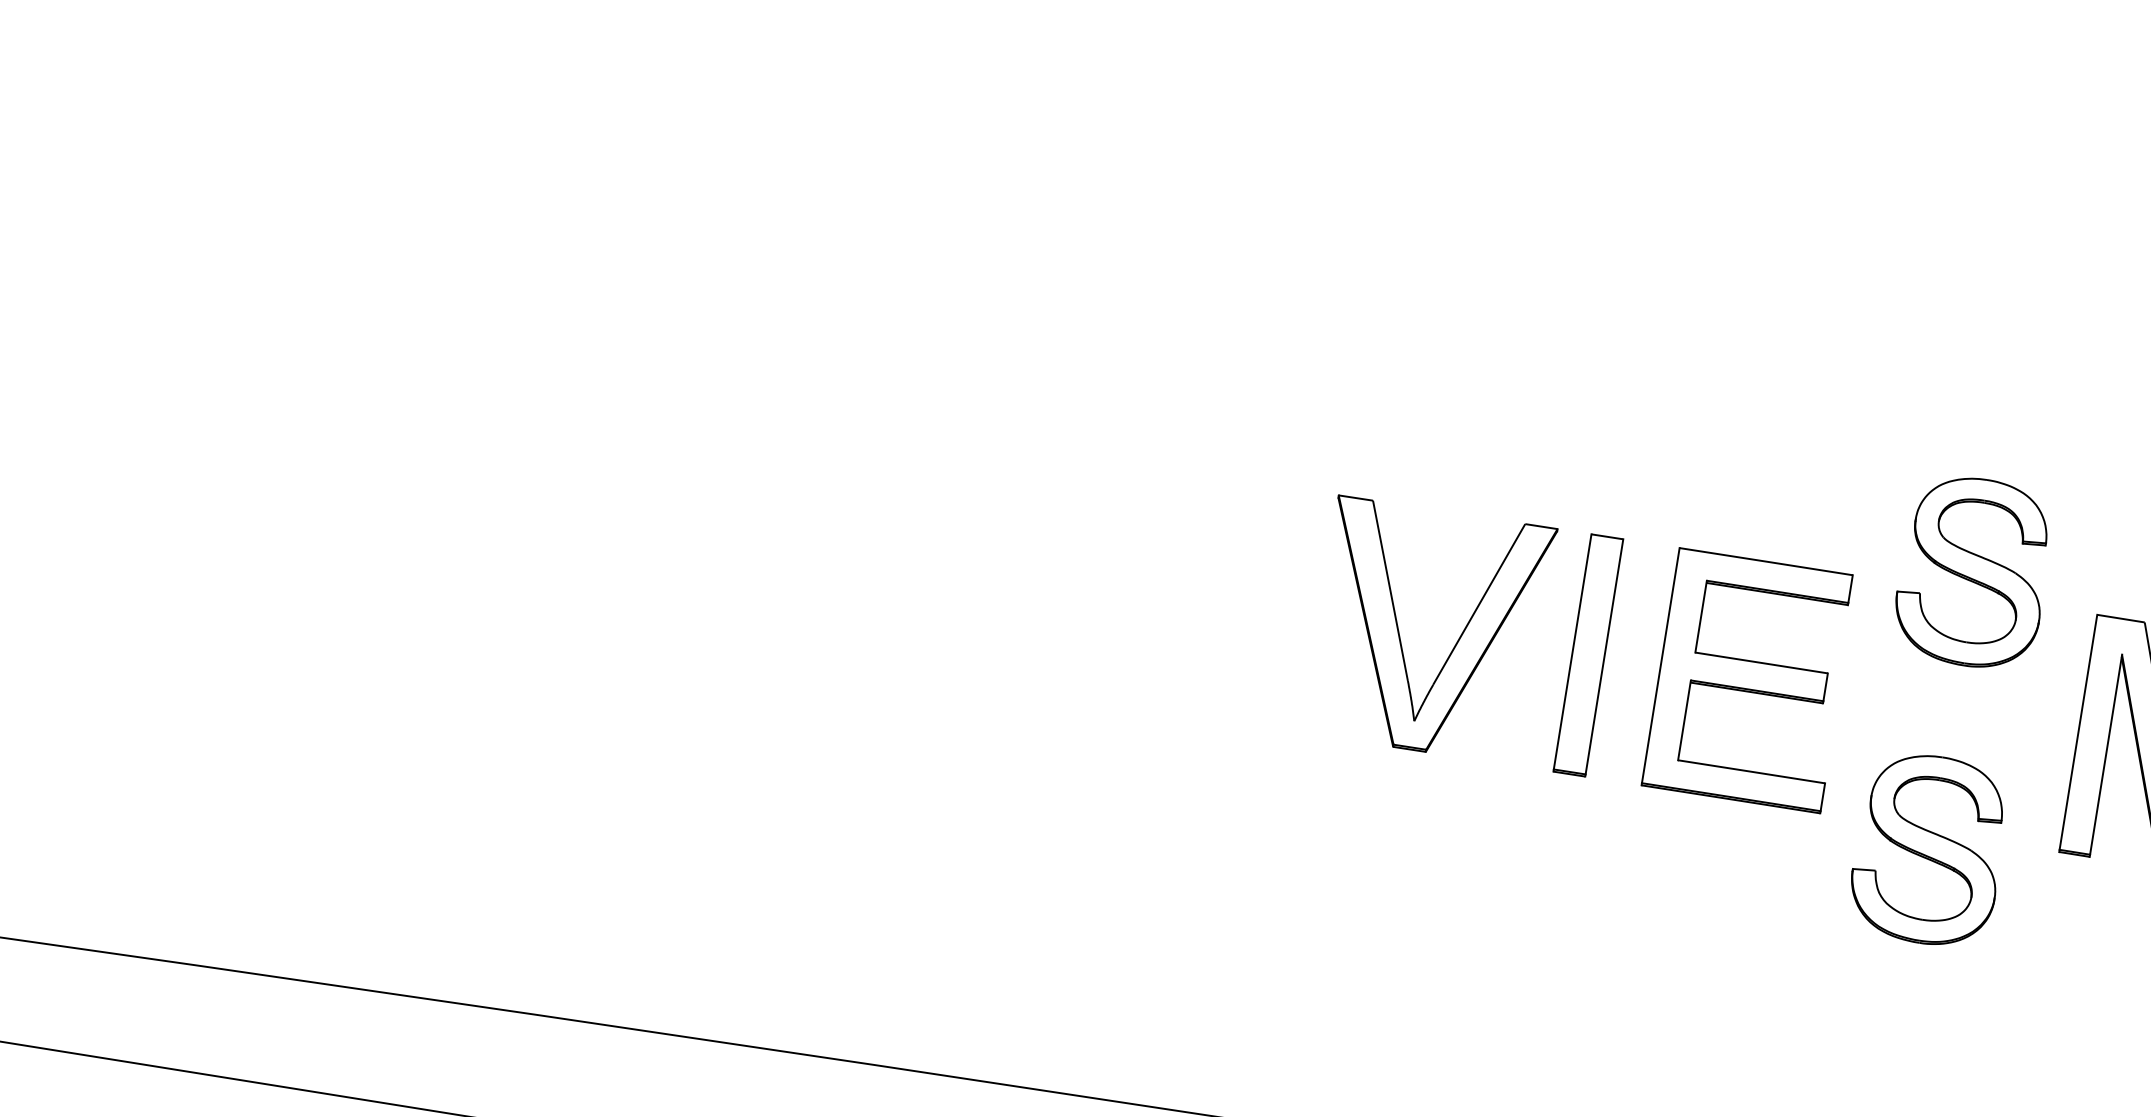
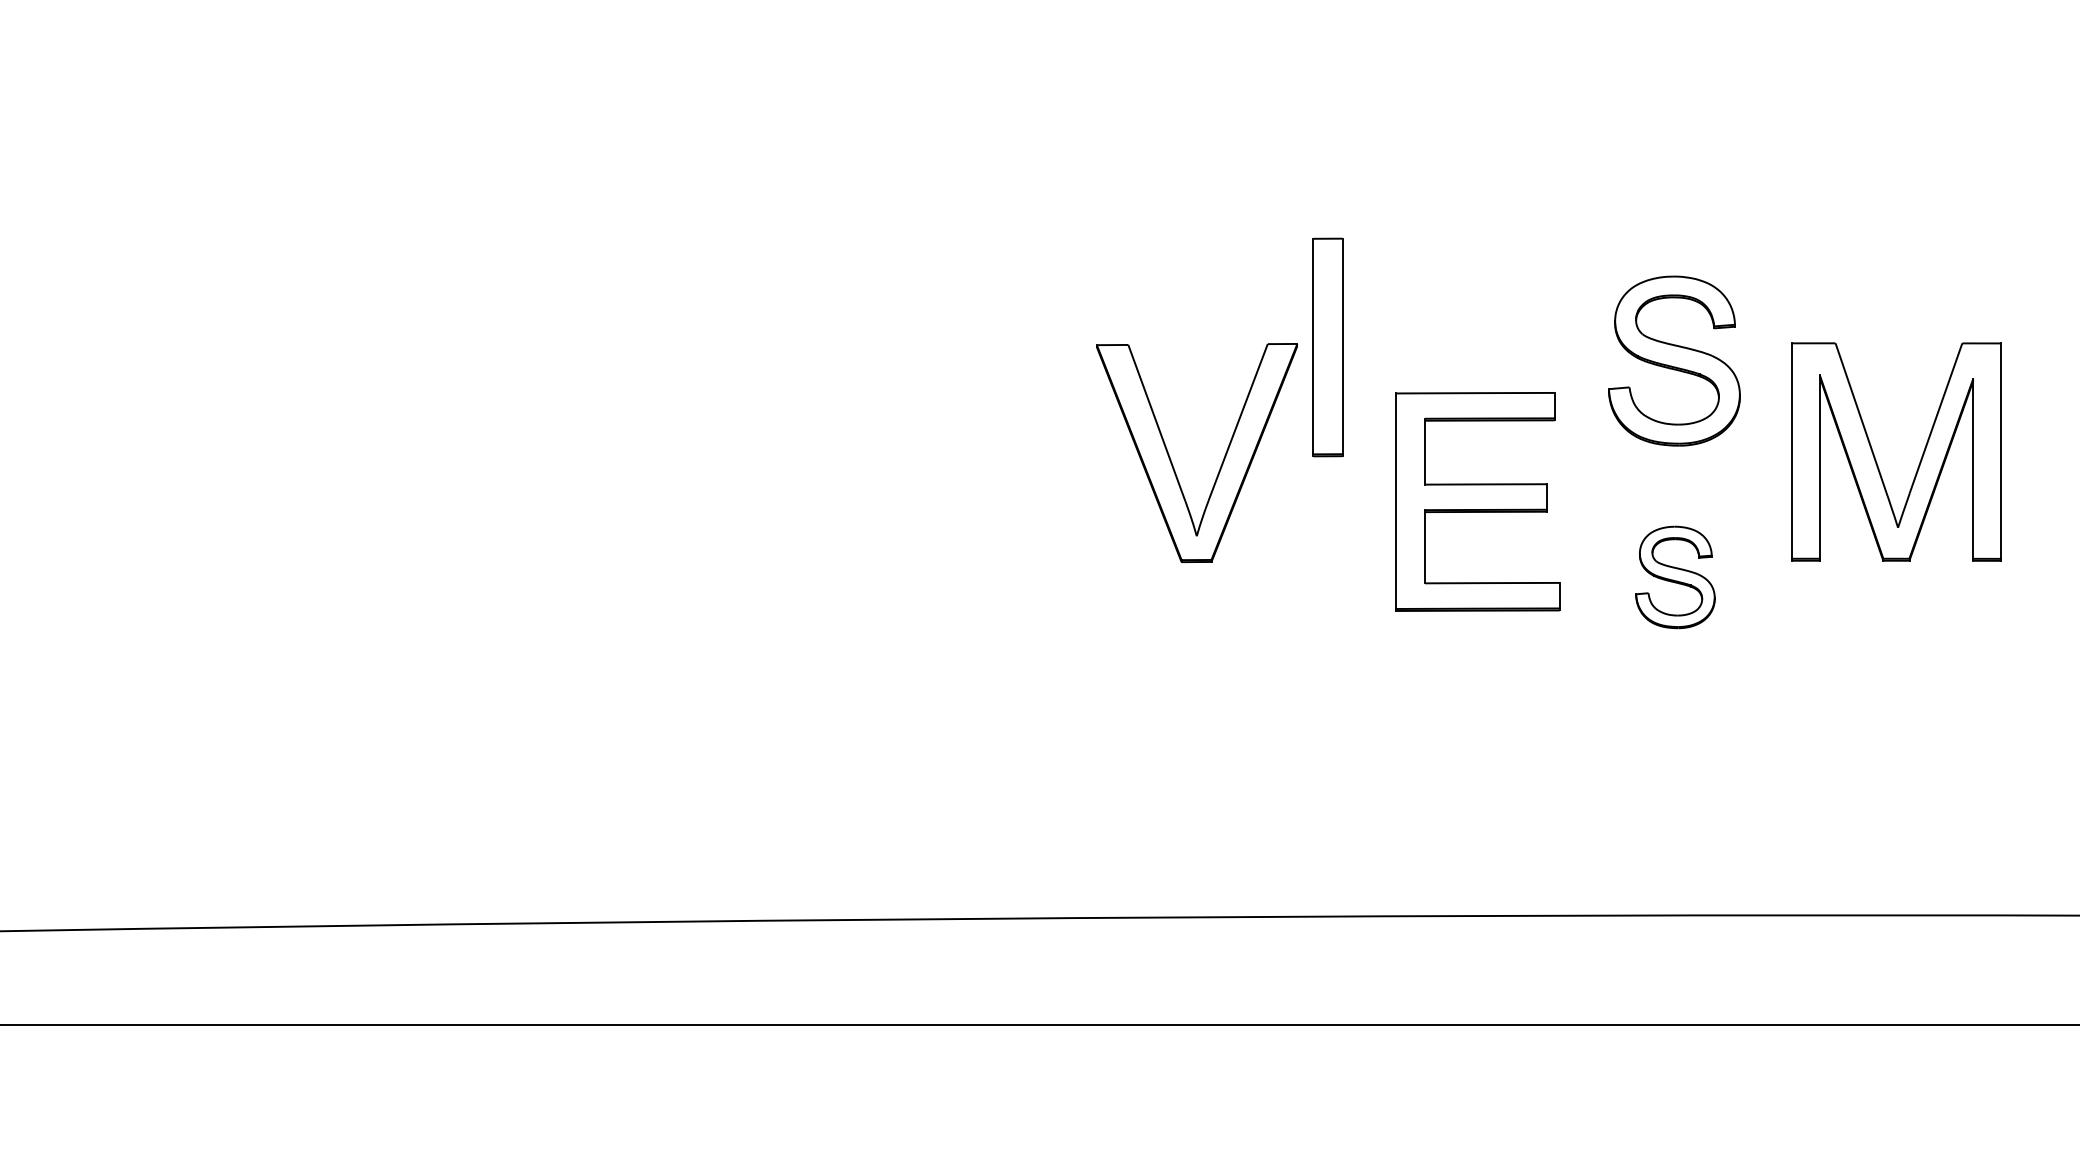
part: (1973, 571) -> (1674, 360), moved
part: (1587, 655) -> (1327, 347), moved
part: (1749, 680) -> (1477, 501), moved
part: (1929, 849) -> (1675, 577), size x0.6

